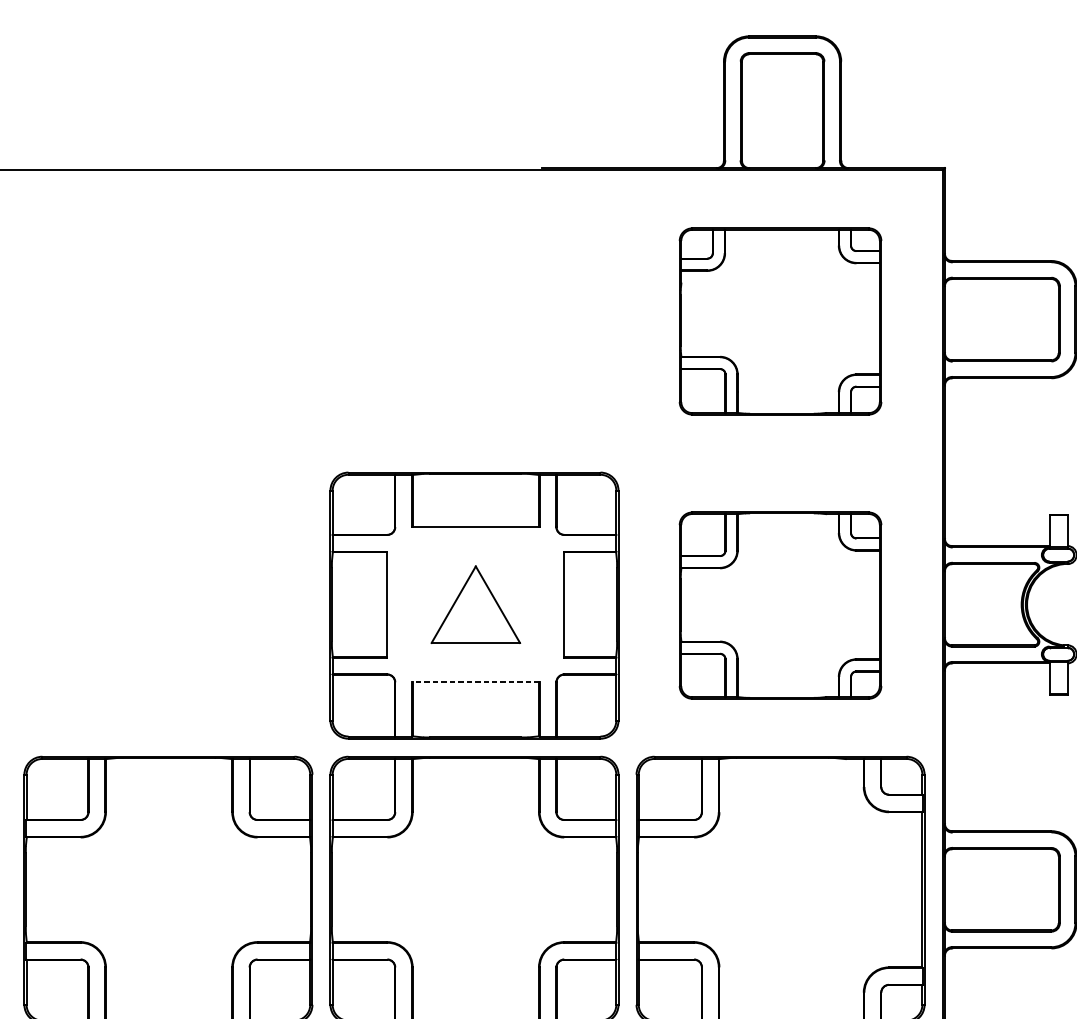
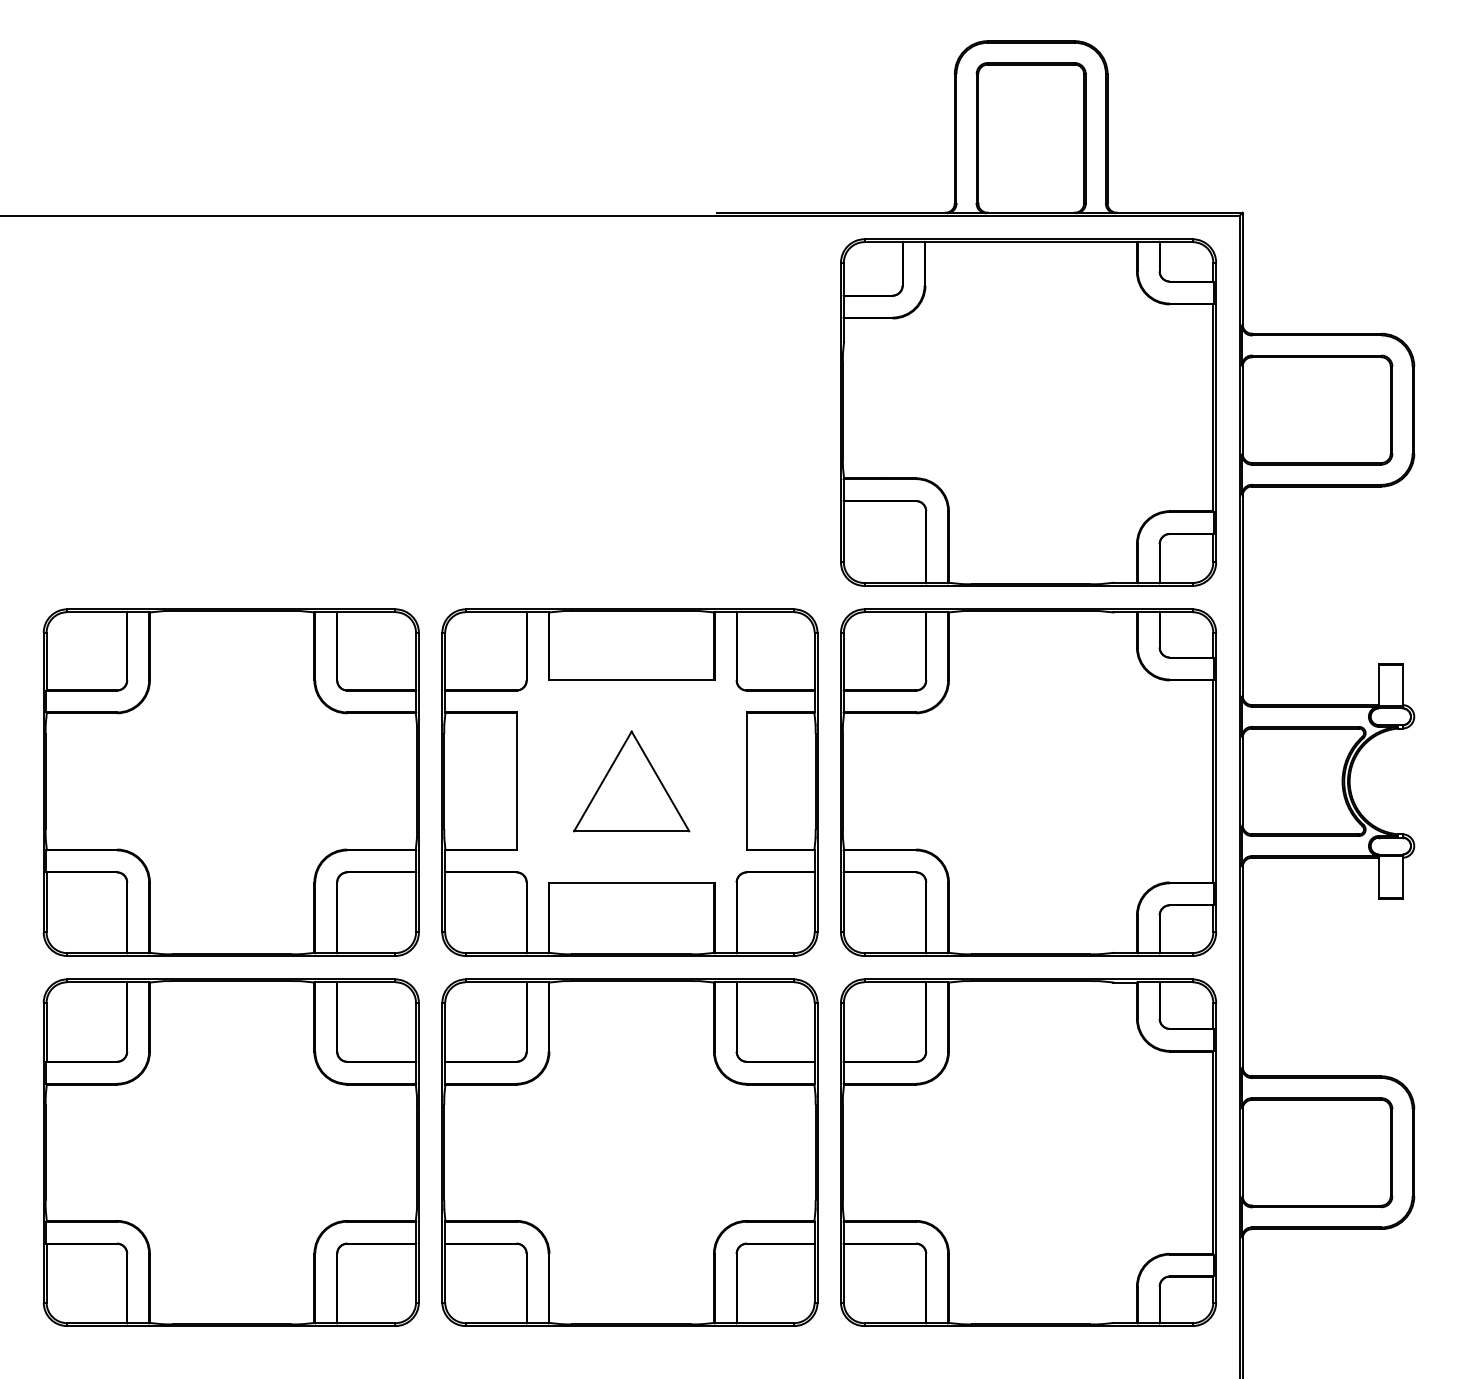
part: (780, 321) -> (1028, 412), size x1.43
part: (167, 605) -> (230, 782), added
part: (780, 605) -> (1028, 782), size x1.43
line: (475, 682) -> (631, 882), dashed -> solid

